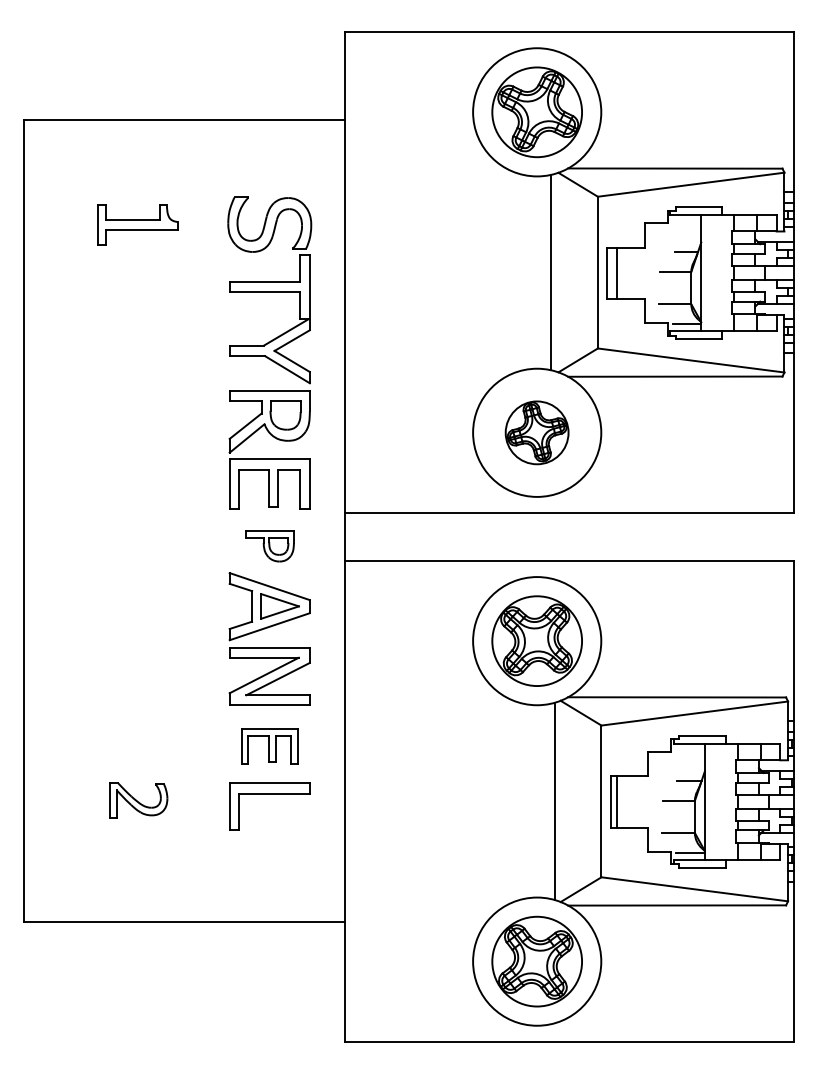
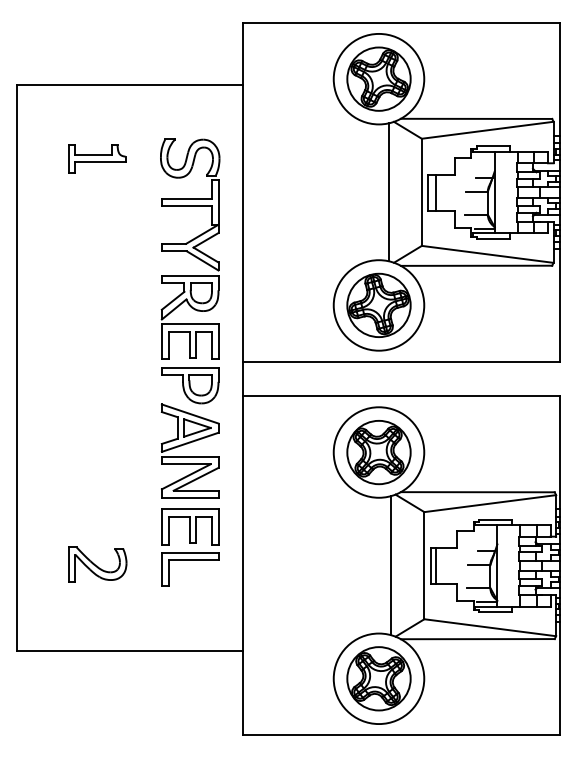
part: (536, 432) -> (378, 305), size x1.43
part: (269, 546) -> (190, 385), size x1.67
part: (269, 746) -> (190, 526), size x1.43
part: (138, 800) -> (97, 565), size x1.43

